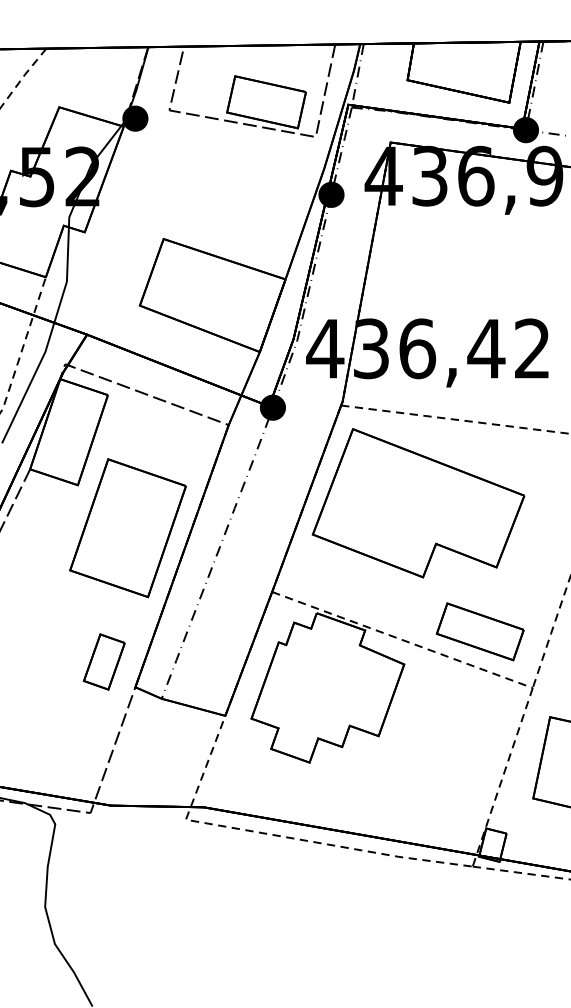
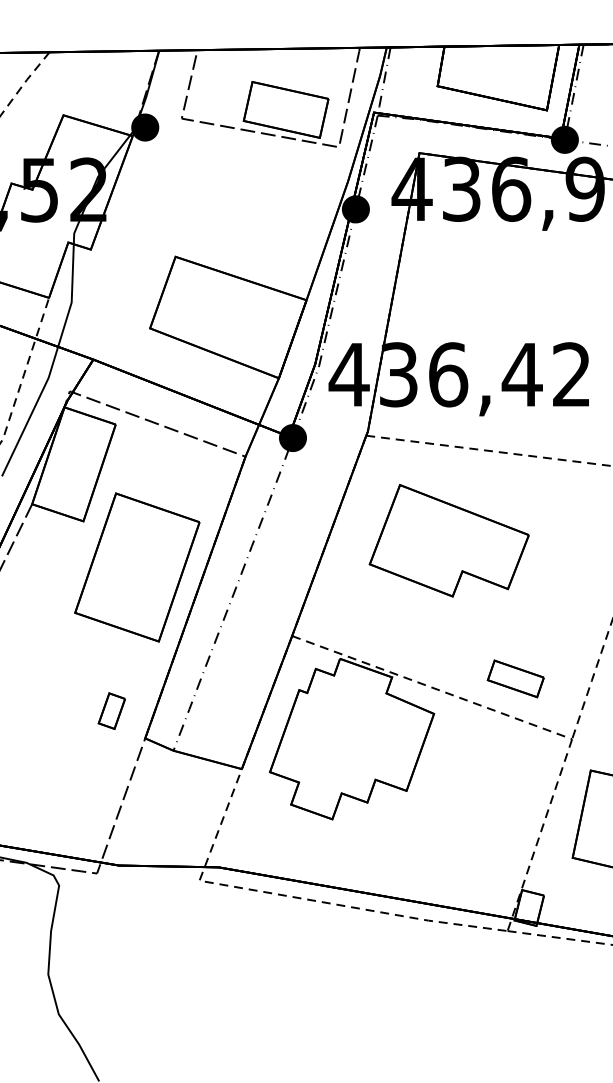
part: (417, 503) -> (448, 540), size x0.7
part: (480, 631) -> (515, 678), size x0.6
part: (103, 661) -> (111, 710), size x0.6

